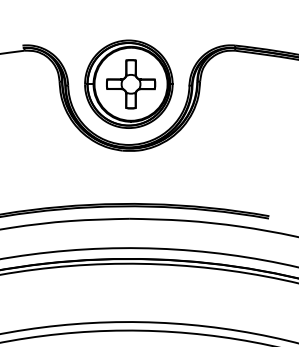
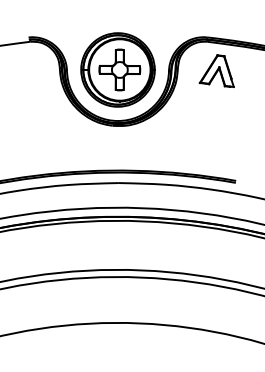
part: (246, 84) -> (216, 70), added

